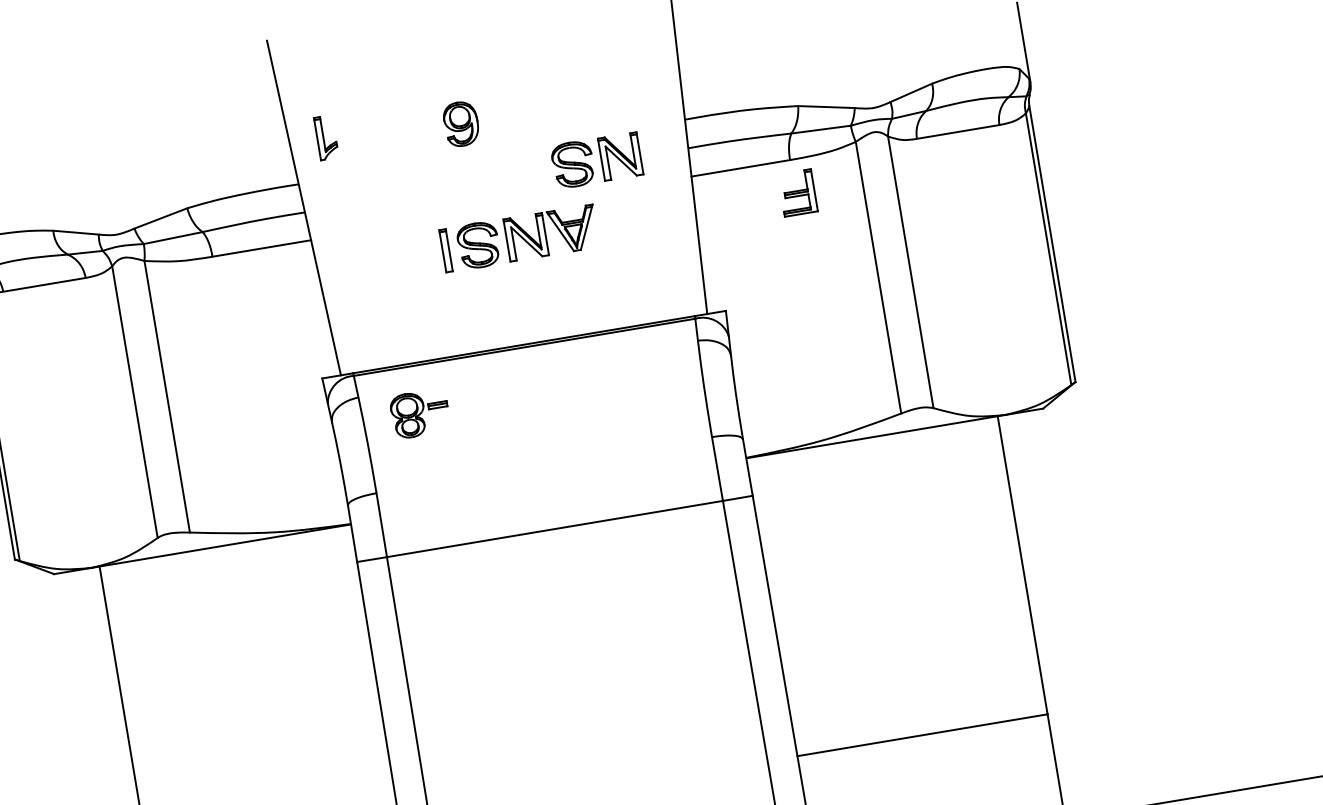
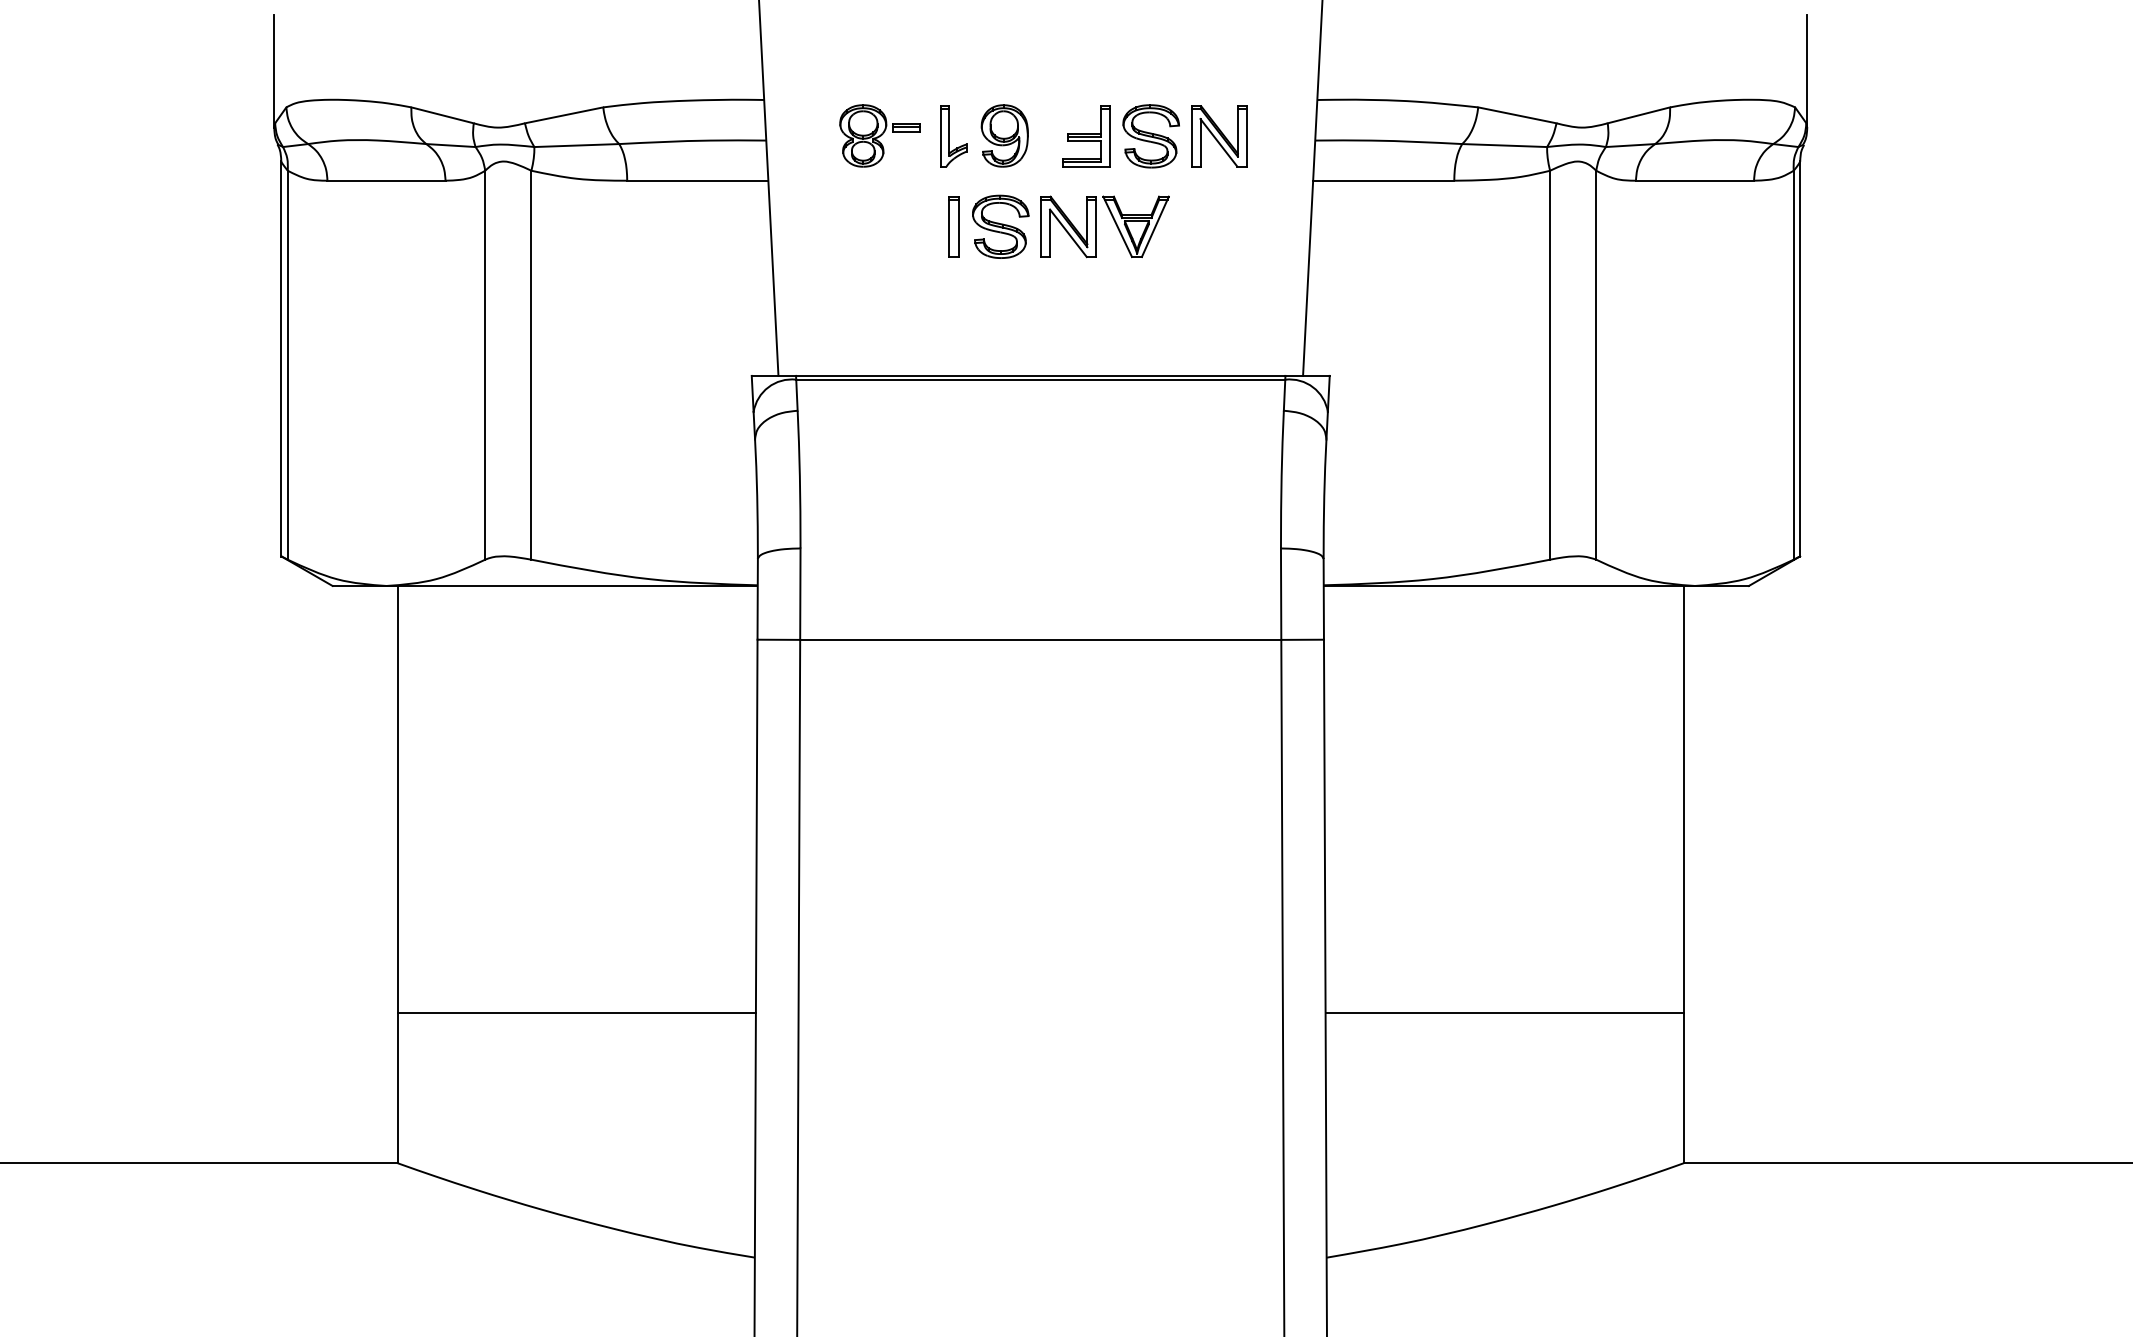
part: (461, 123) -> (1004, 135), moved
part: (326, 137) -> (953, 136), moved
part: (797, 193) -> (1086, 136), moved
part: (419, 413) -> (879, 135), moved

